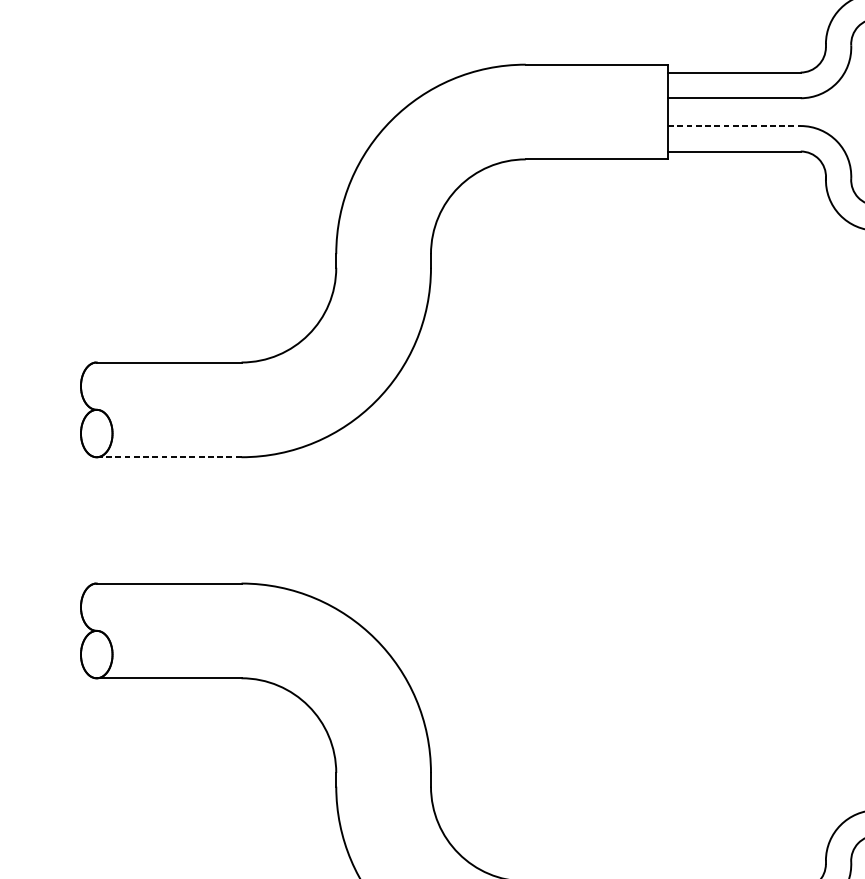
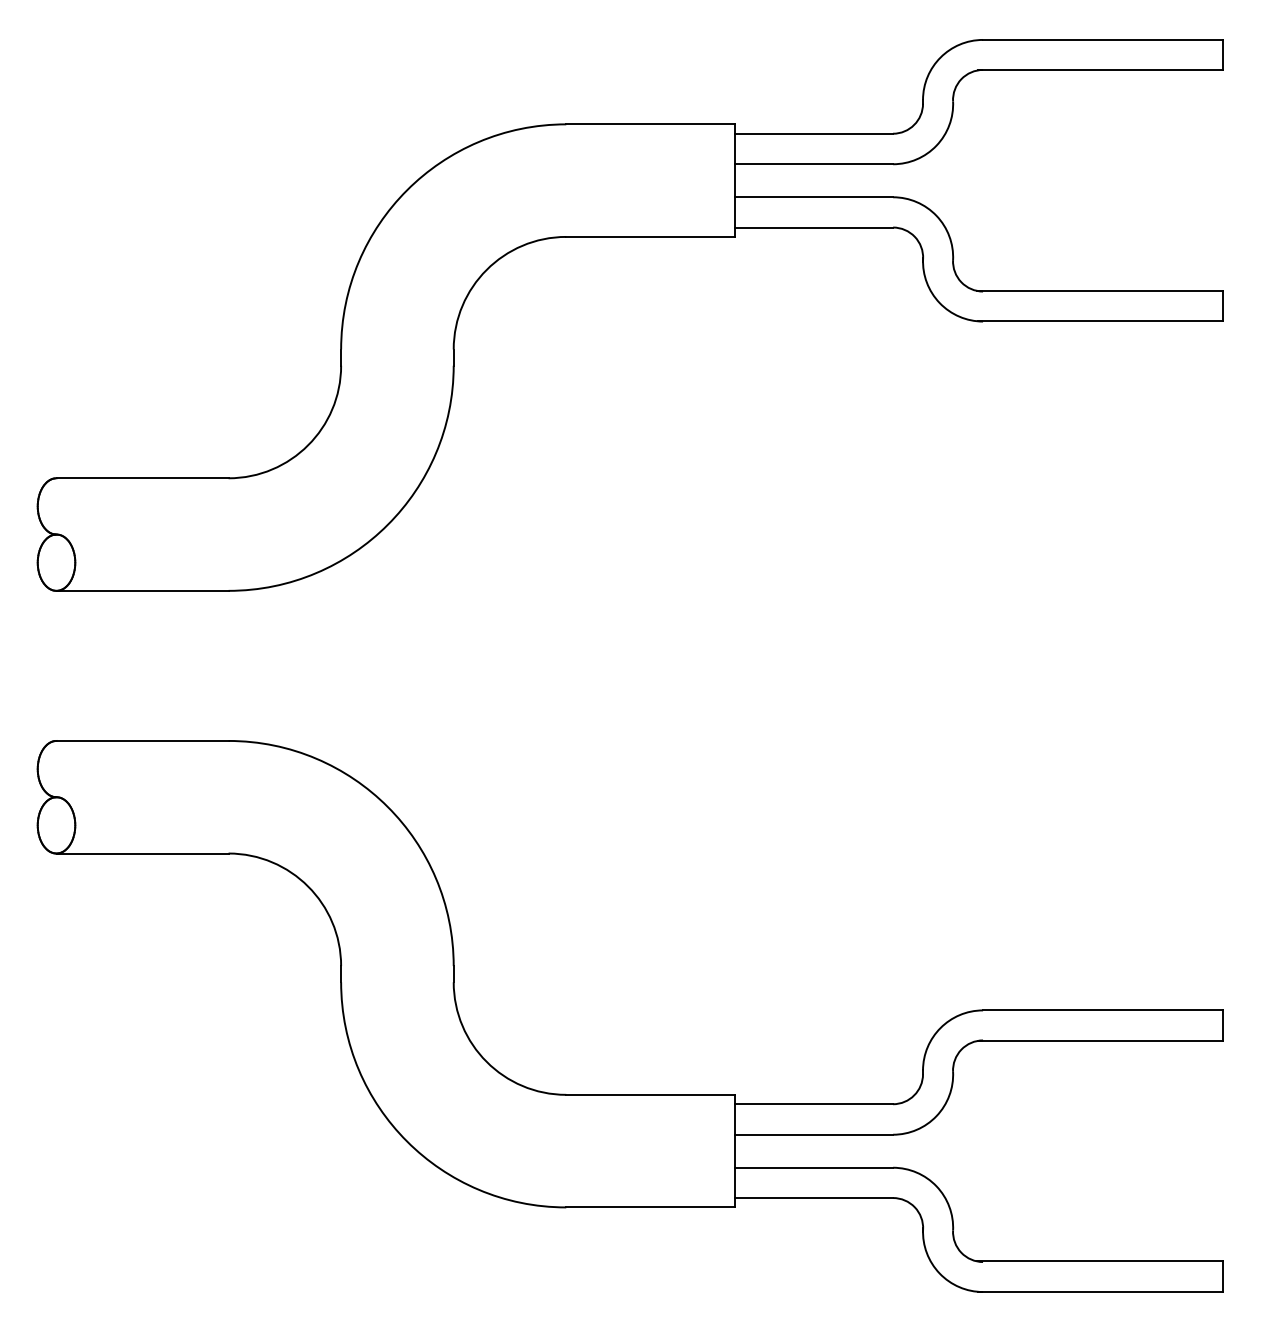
line: (734, 126) -> (814, 197), dashed -> solid
line: (169, 456) -> (142, 590), dashed -> solid

